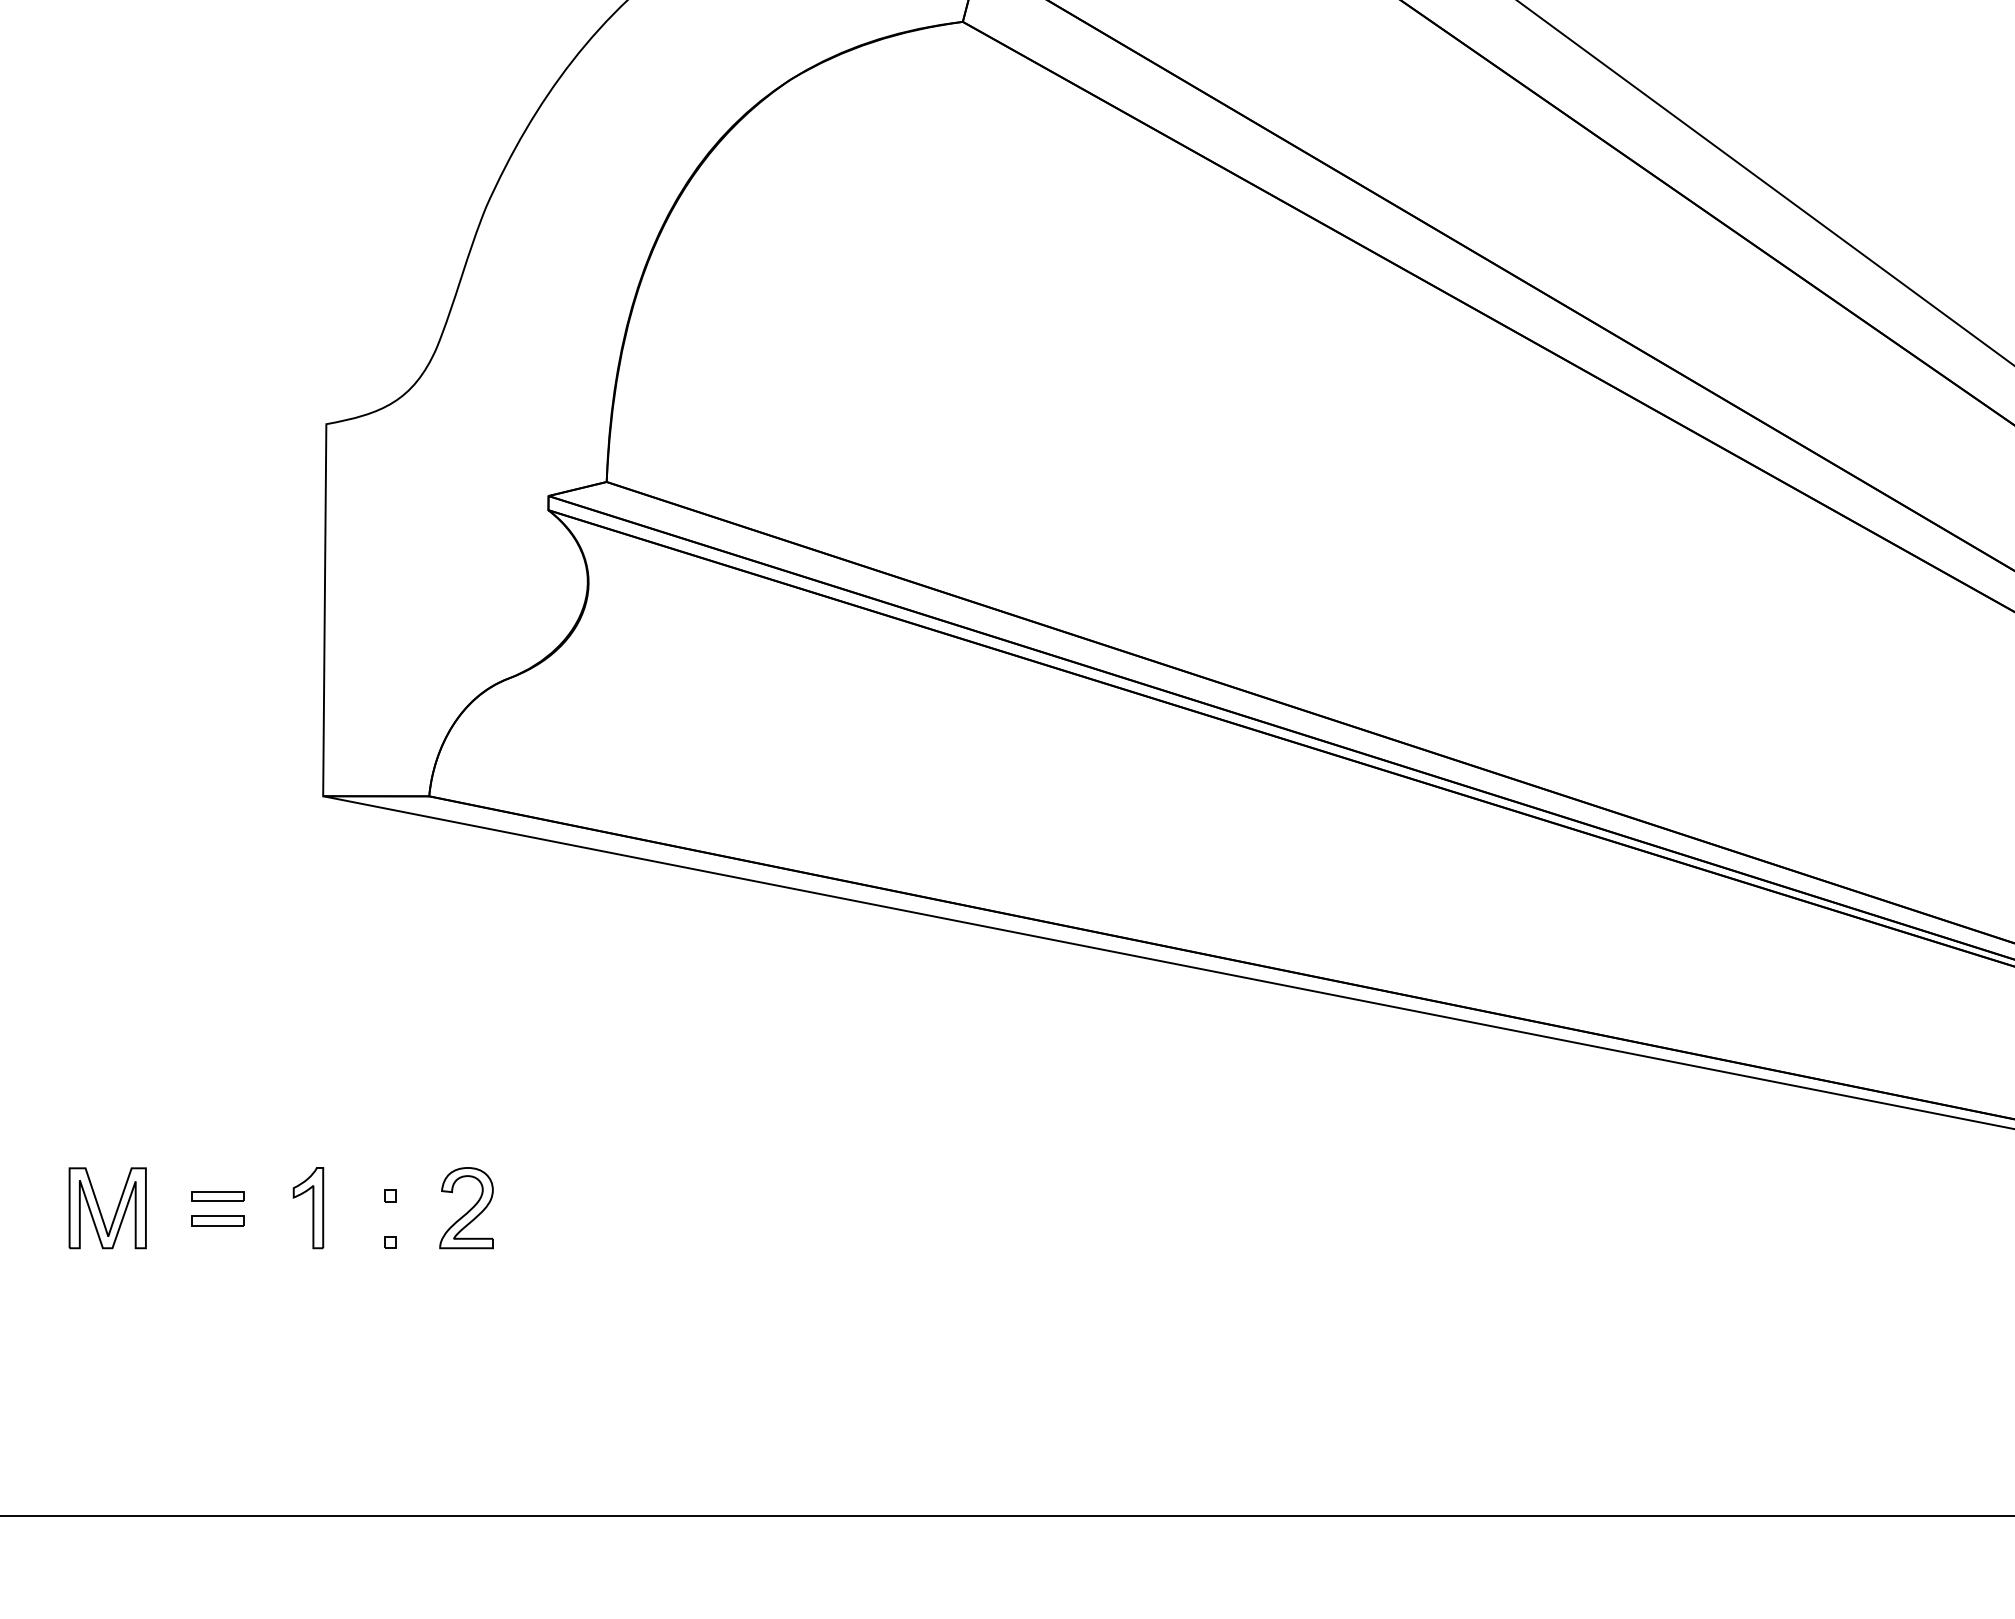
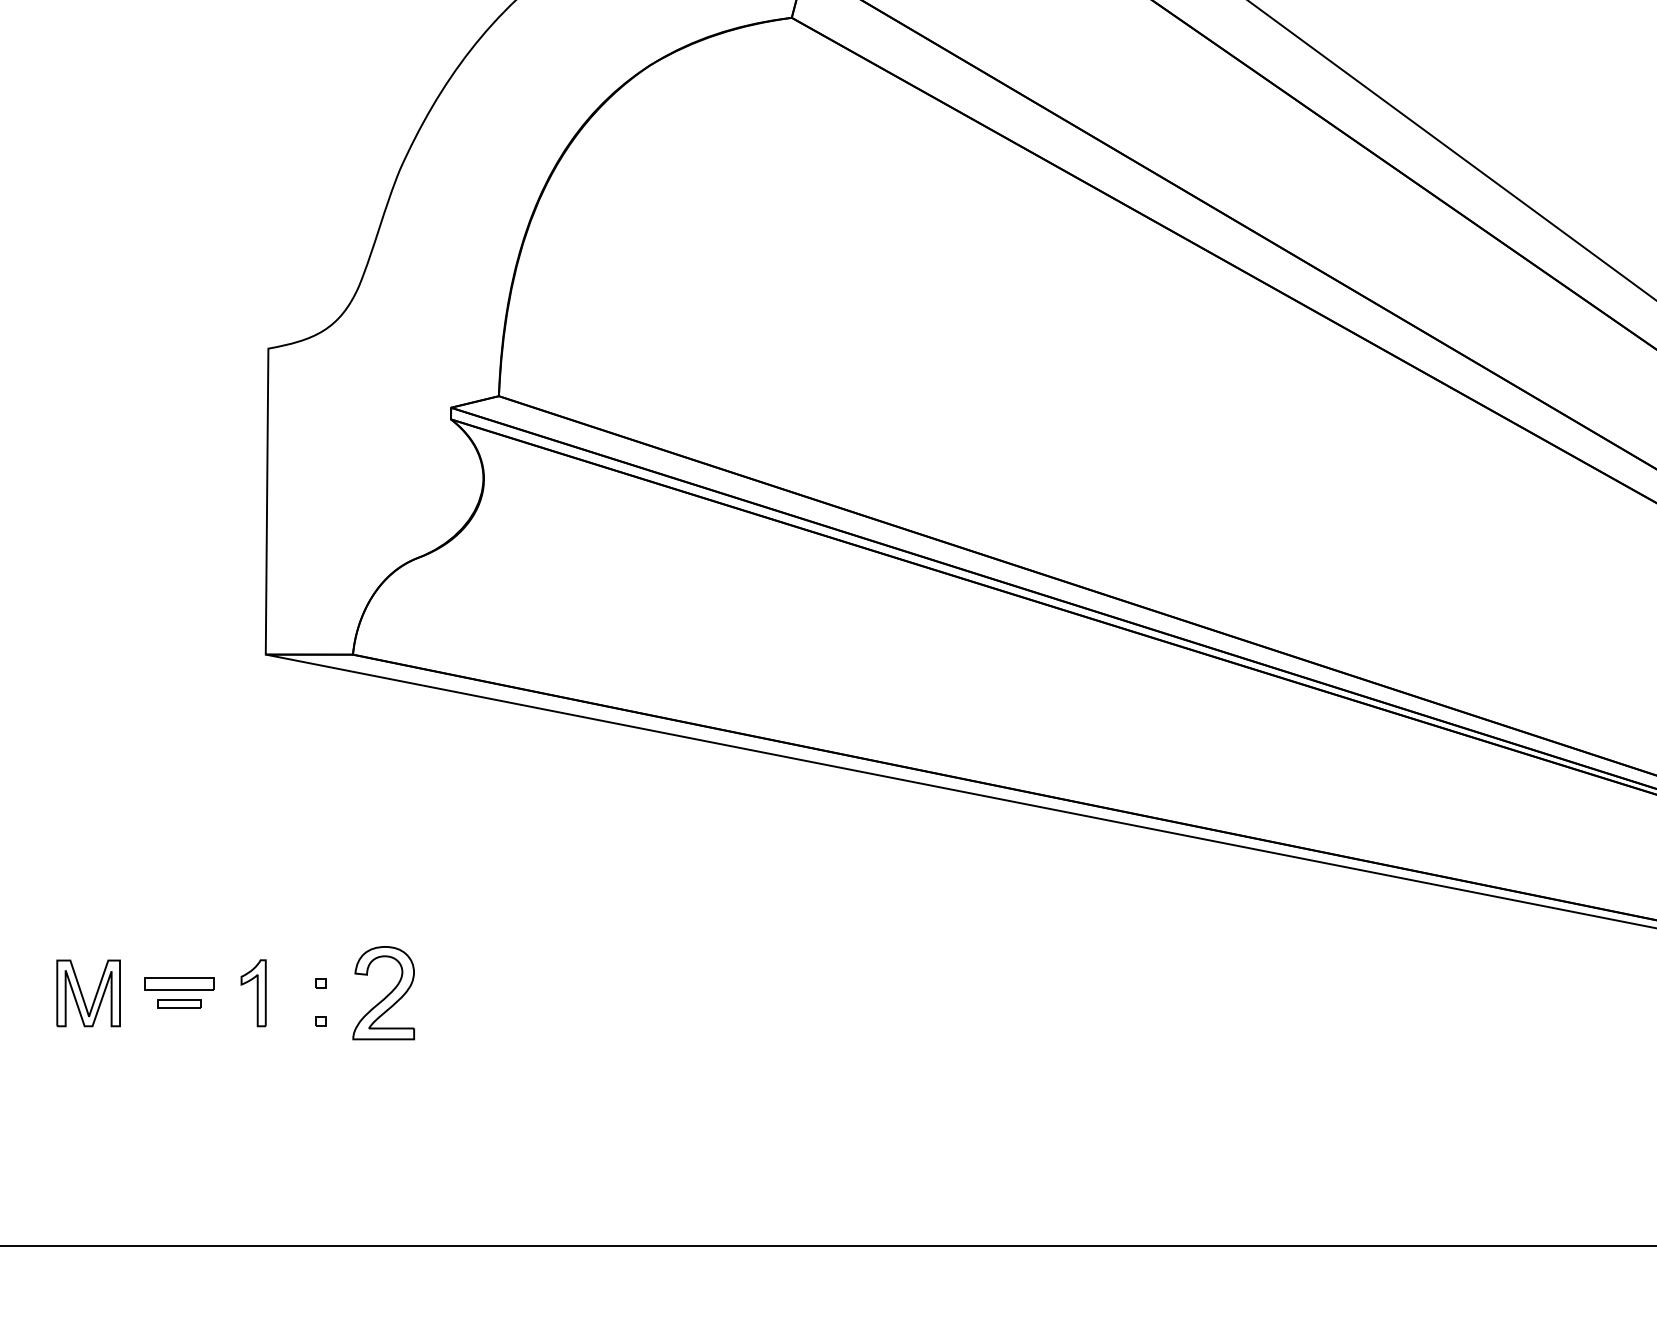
part: (217, 1196) -> (178, 983), size x1.6
part: (466, 1208) -> (383, 993), size x1.4

